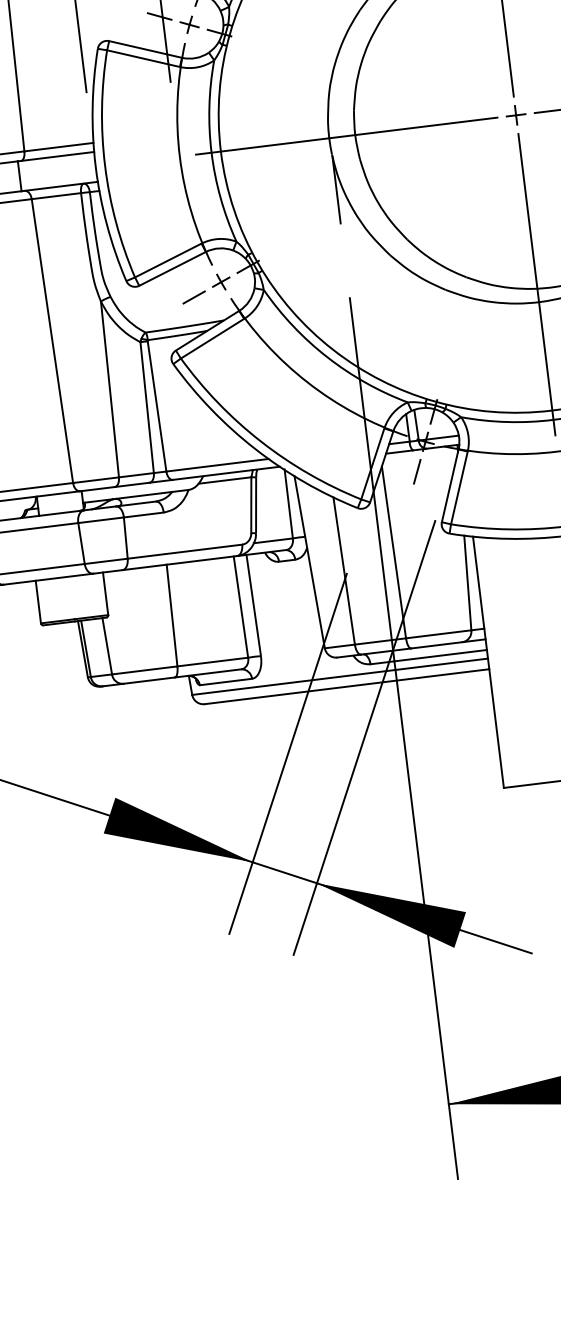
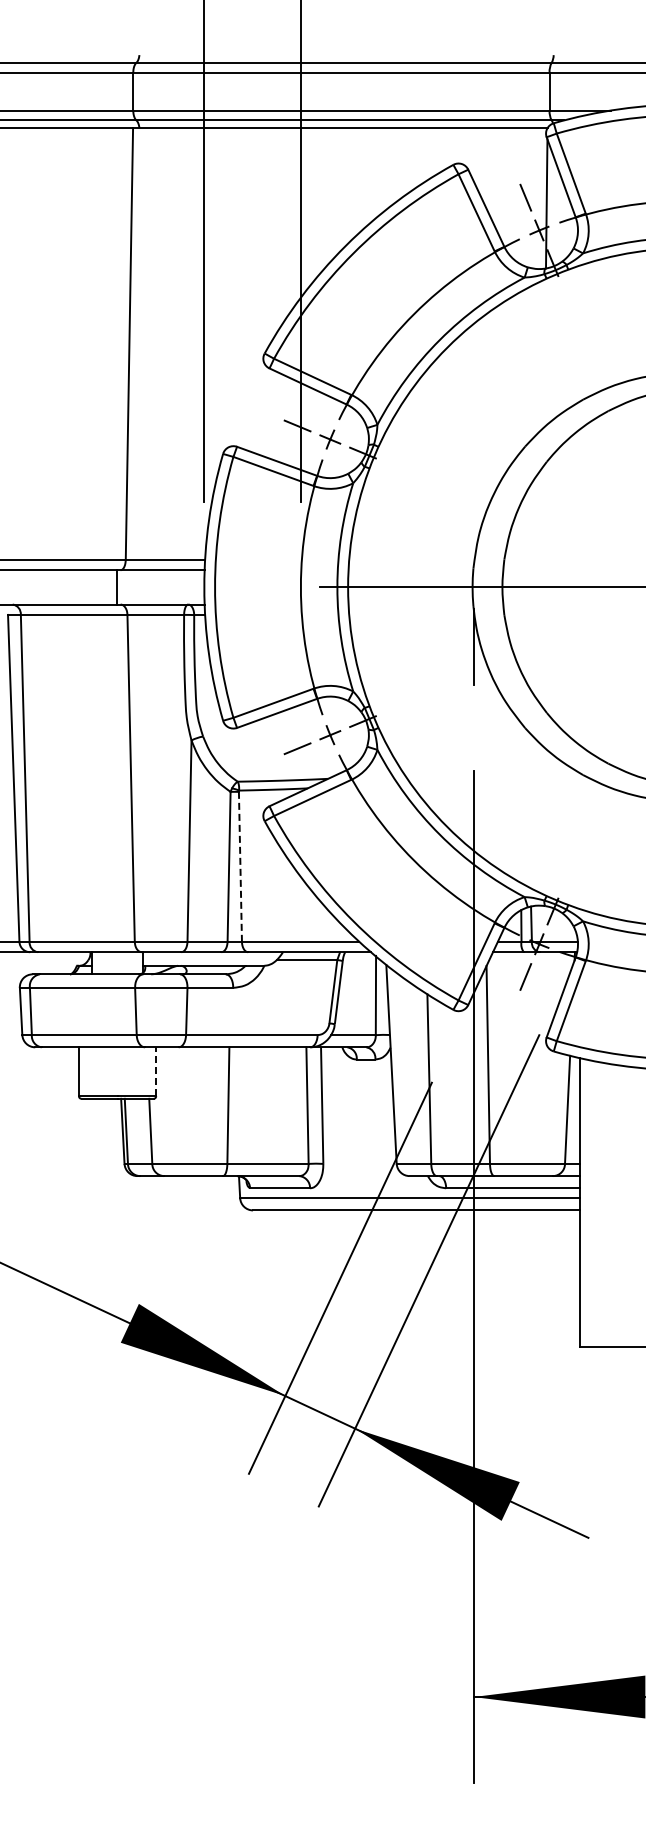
line: (157, 406) -> (240, 867), solid -> dashed
line: (105, 593) -> (156, 1071), solid -> dashed

